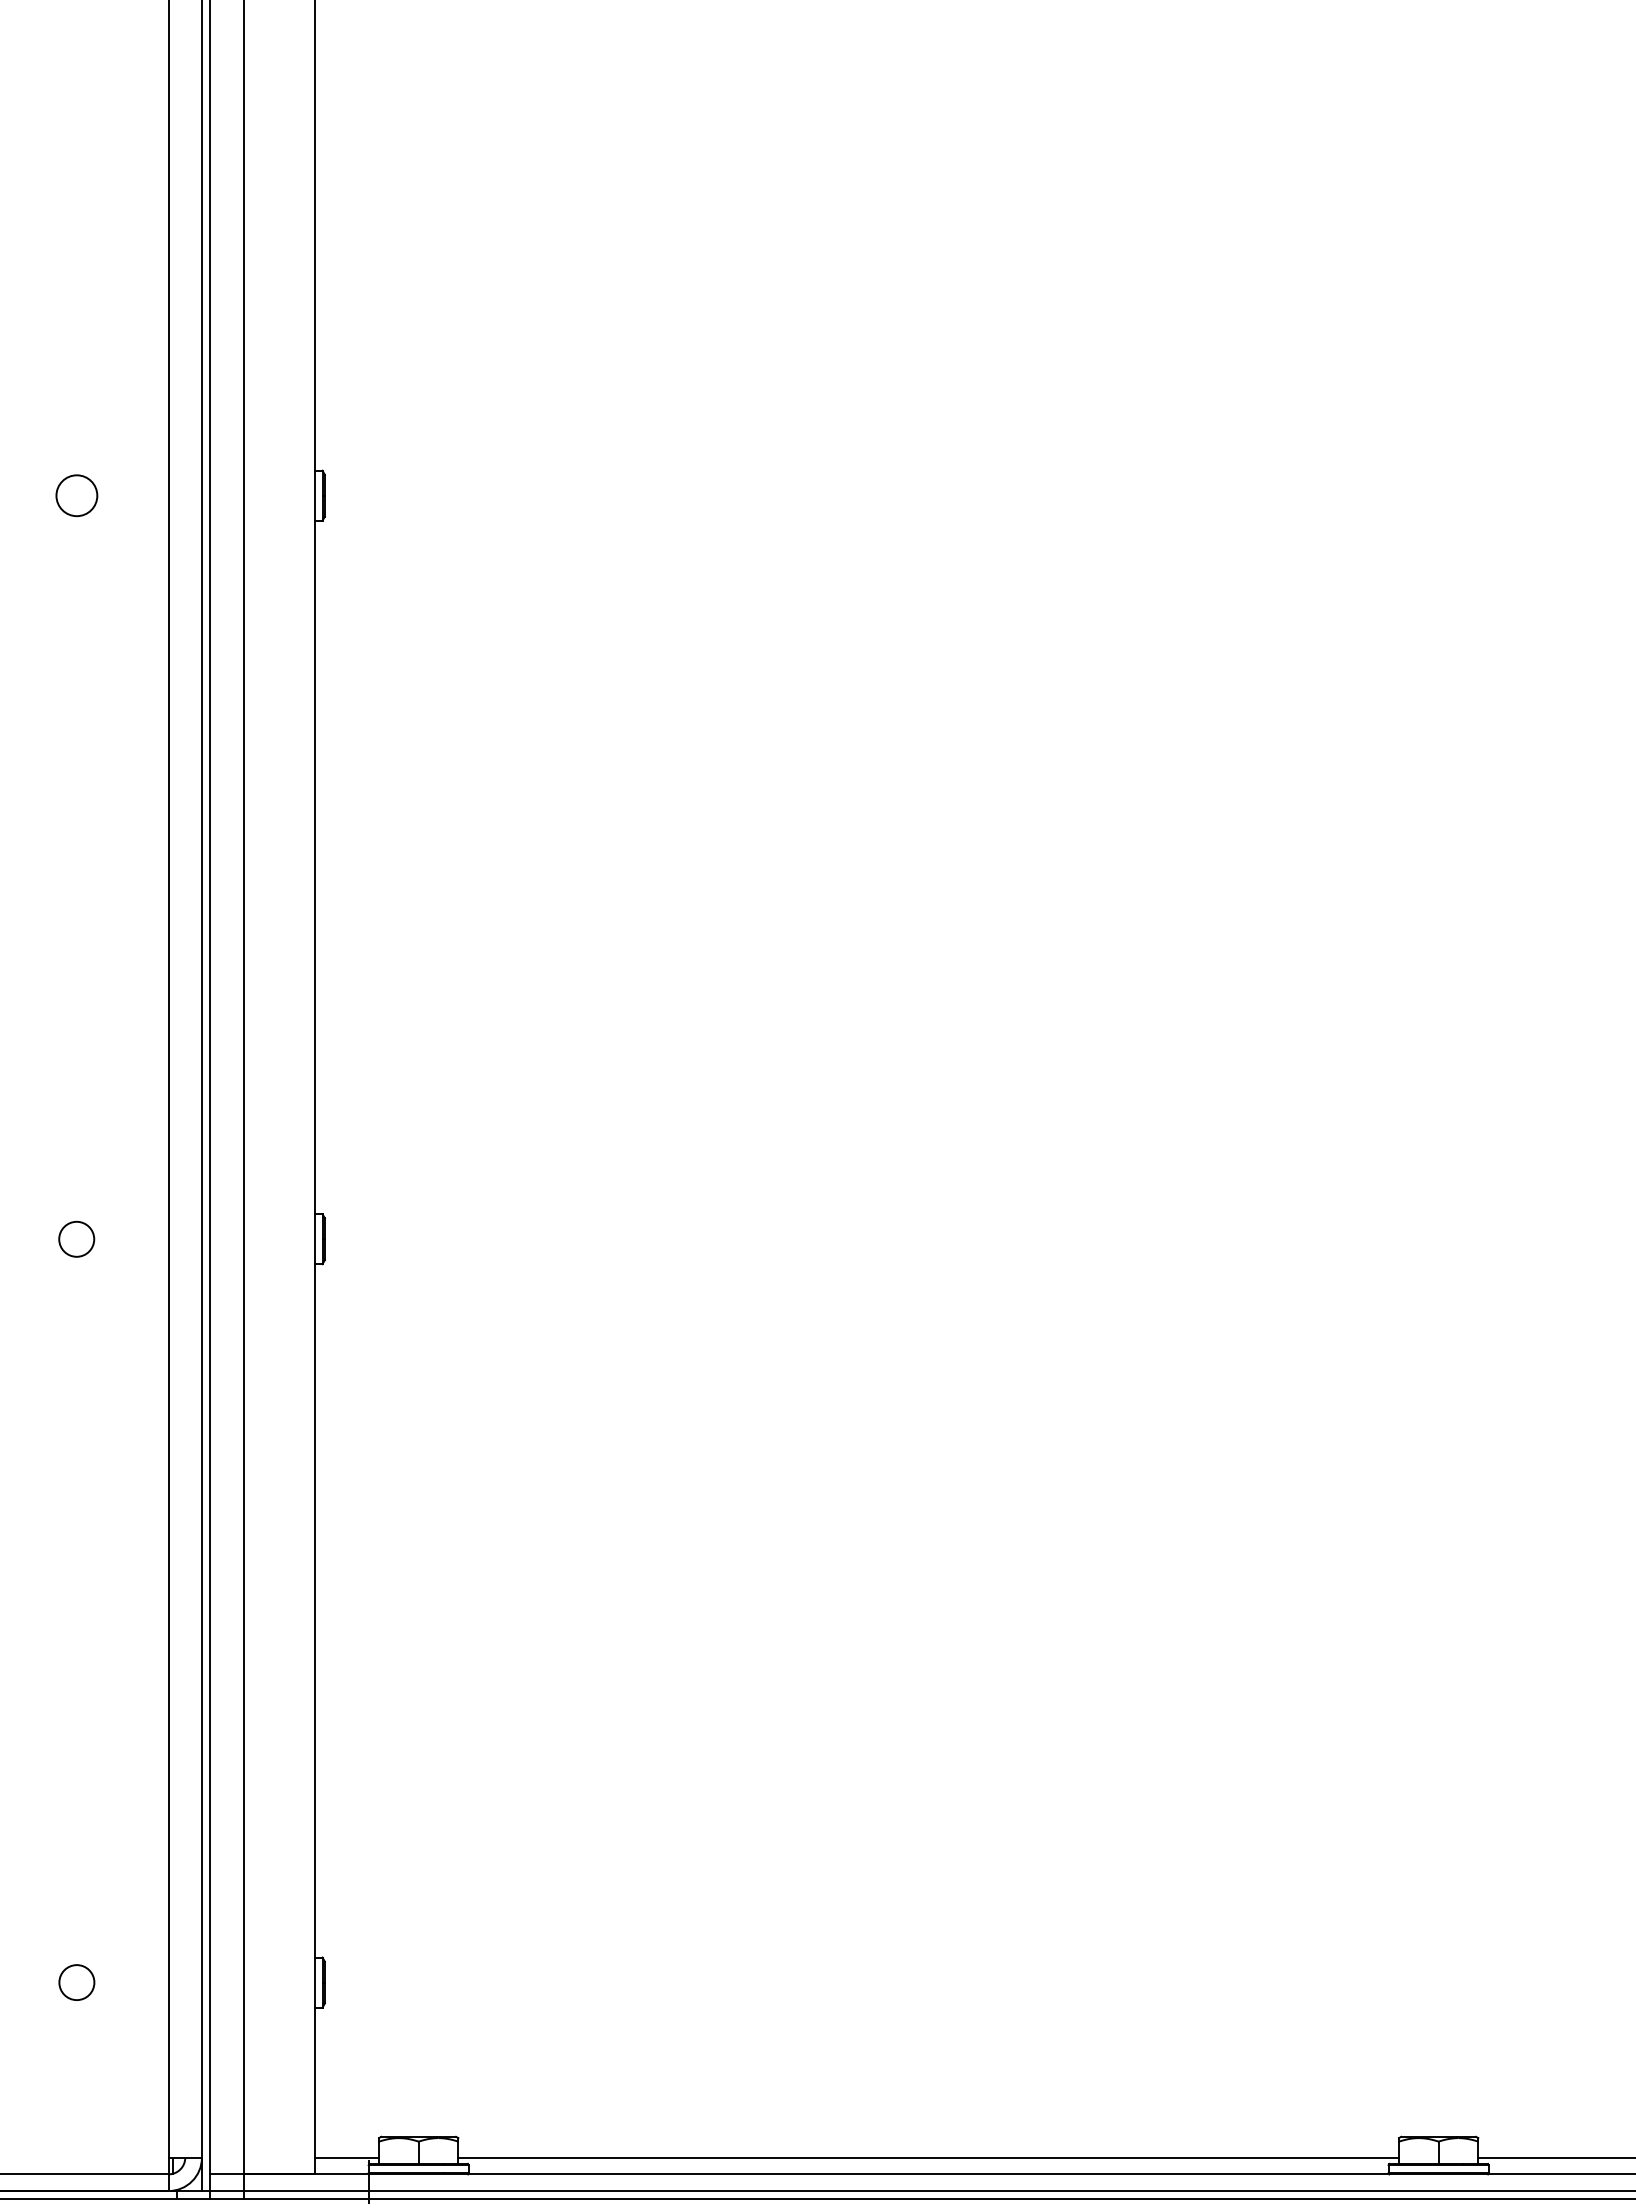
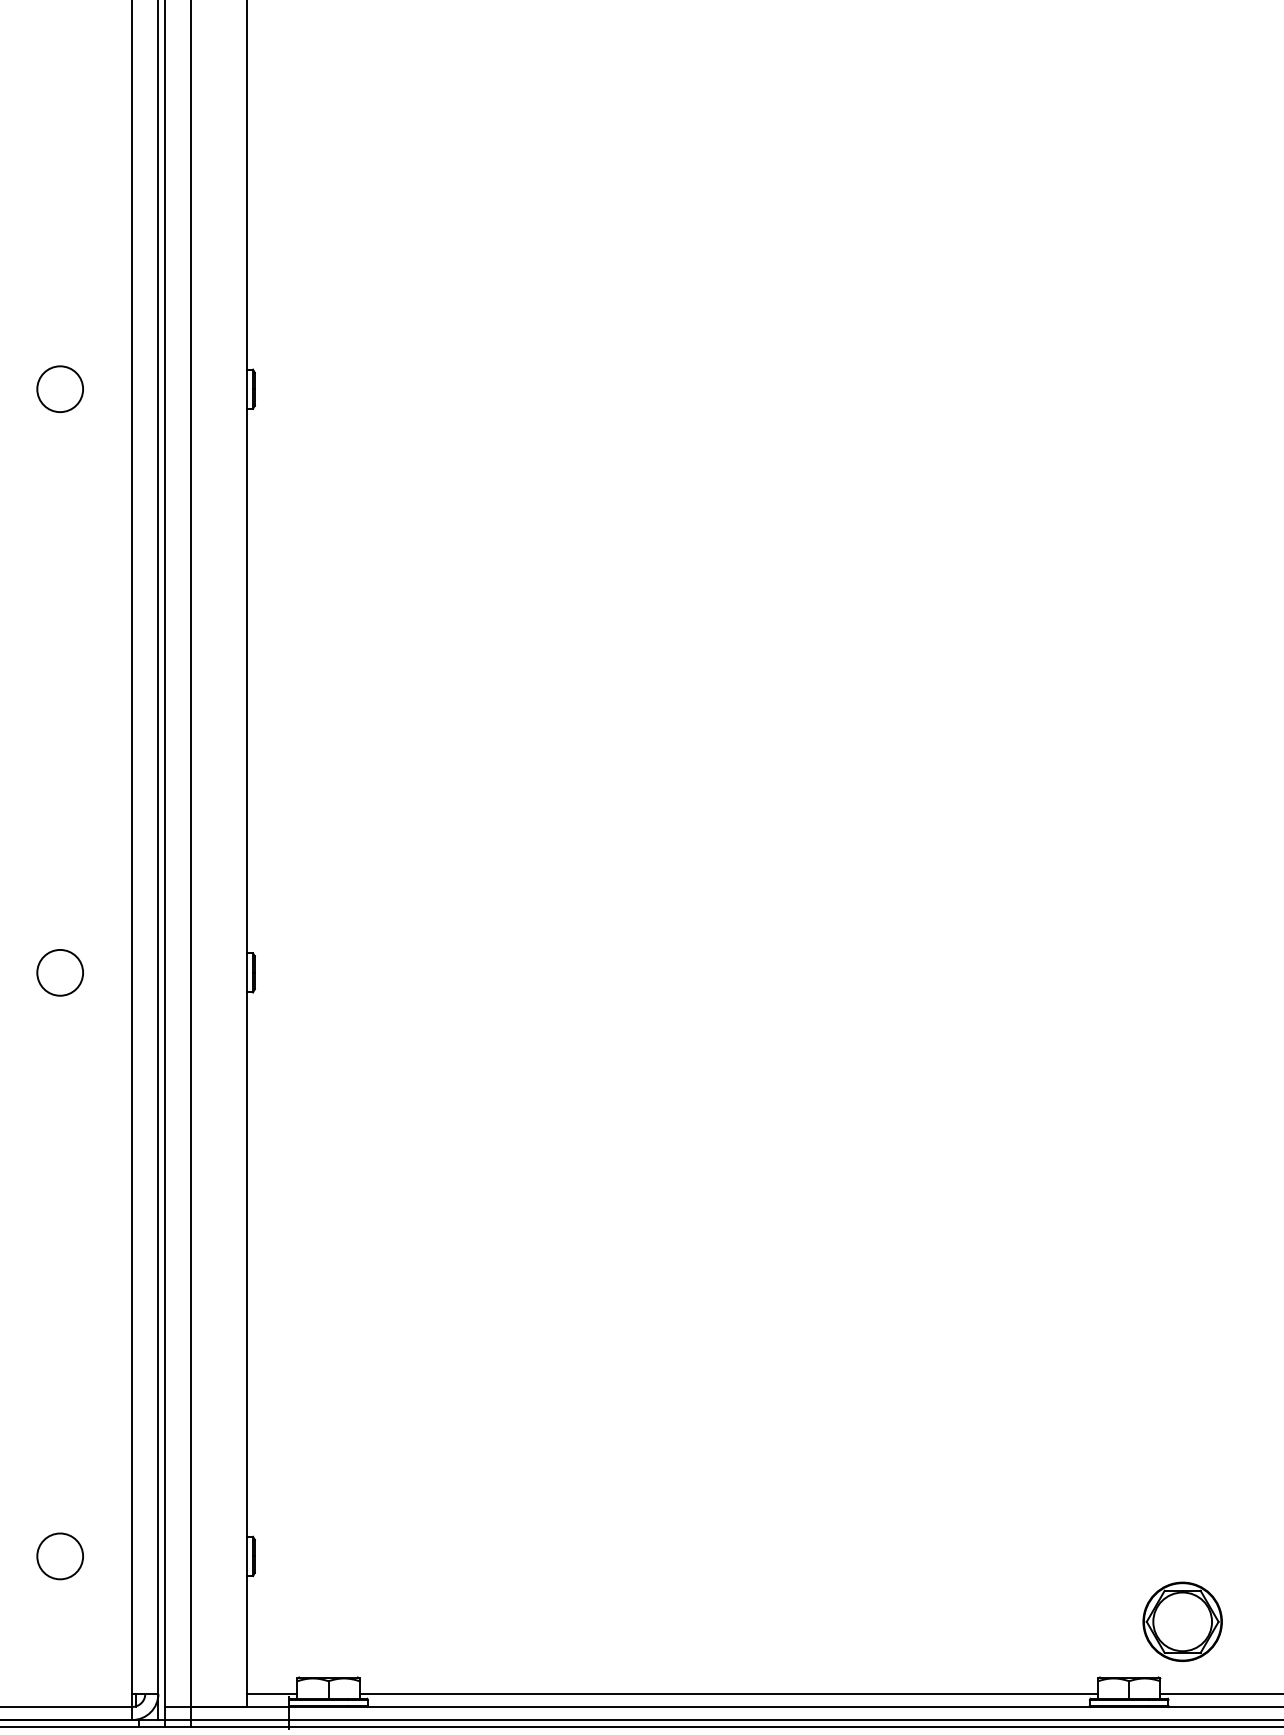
circle: (76, 495) -> (59, 389), size x1.43
circle: (76, 1239) -> (59, 973), size x1.67
circle: (76, 1982) -> (59, 1556), size x1.67
part: (1506, 2065) -> (1182, 1621), added

